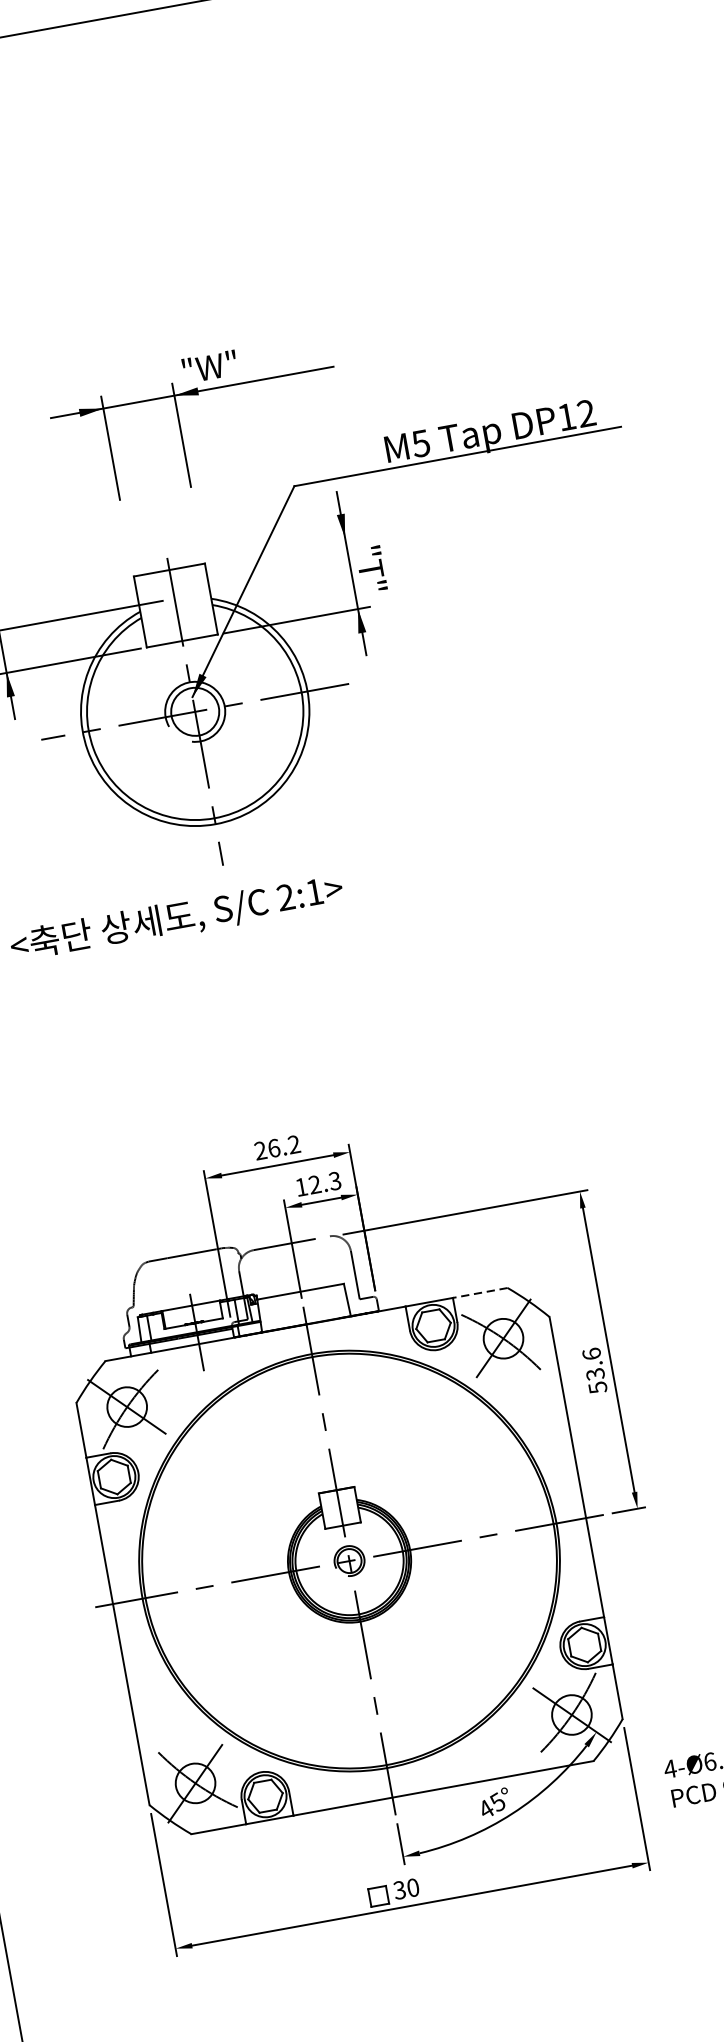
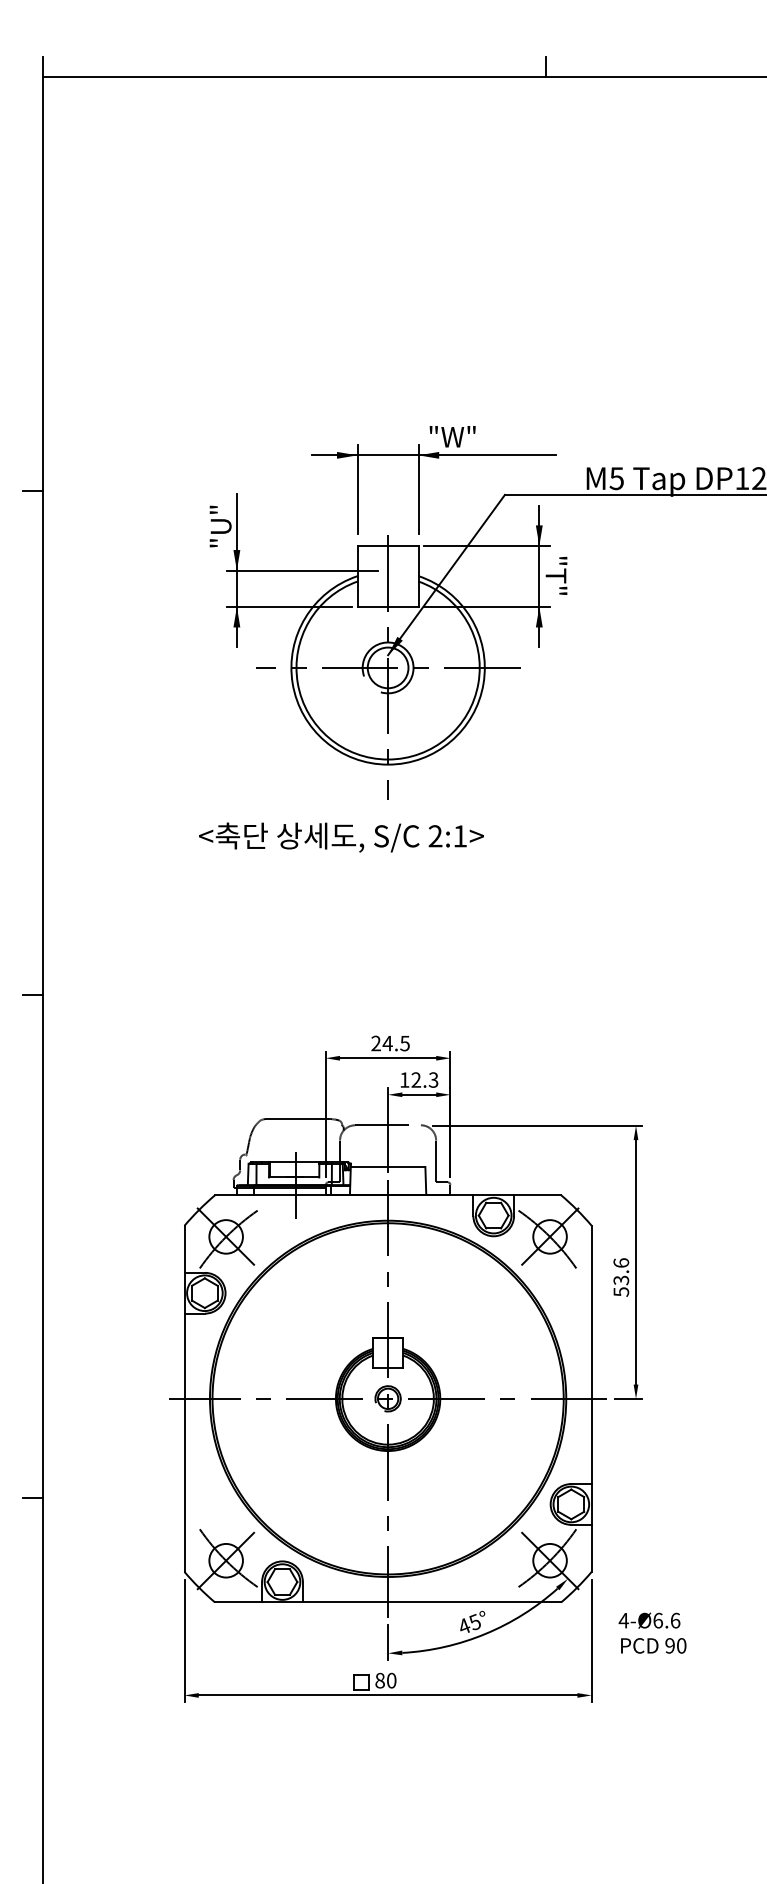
part: (180, 424) -> (419, 480), moved
line: (283, 548) -> (486, 545), added
text: (283, 1146) -> (395, 1043), 26.2 -> 24.5
line: (480, 1293) -> (537, 1195), dashed -> solid
text: (399, 1890) -> (379, 1680), 30 -> 80

